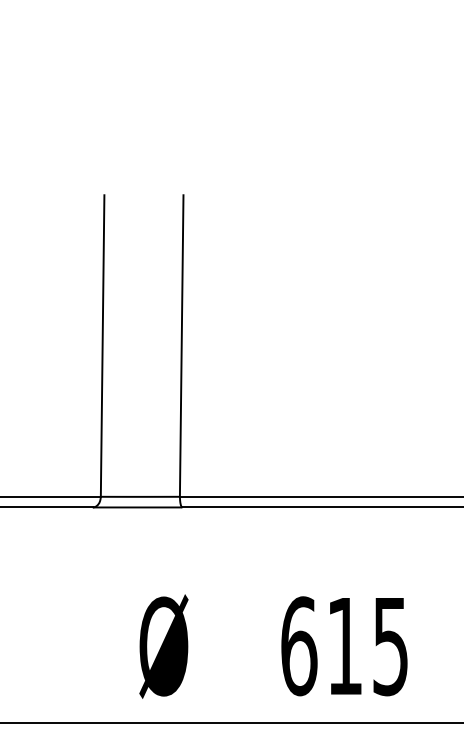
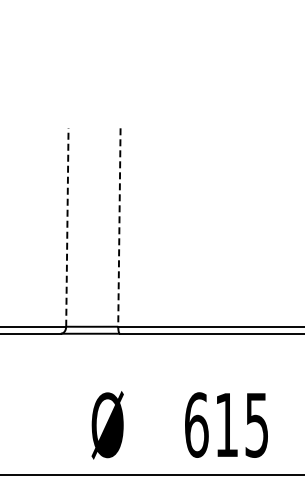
line: (102, 345) -> (67, 227), solid -> dashed
line: (181, 347) -> (119, 228), solid -> dashed

